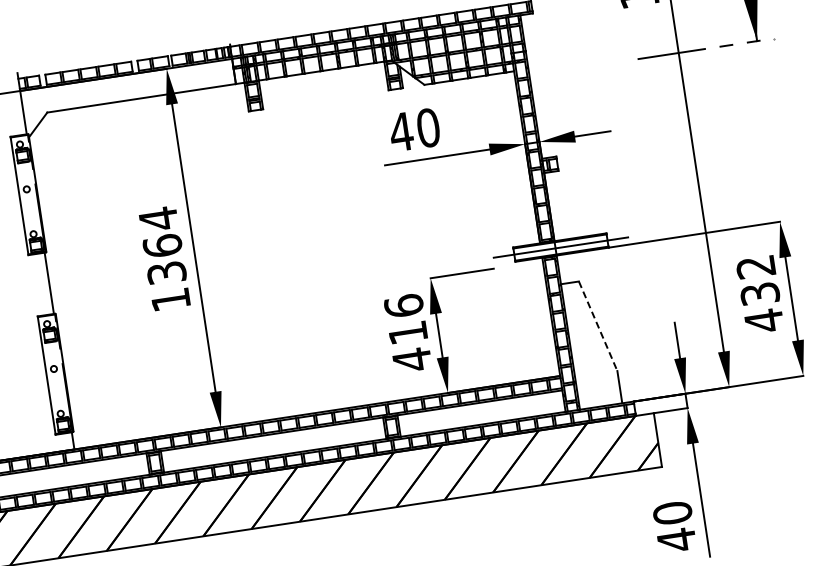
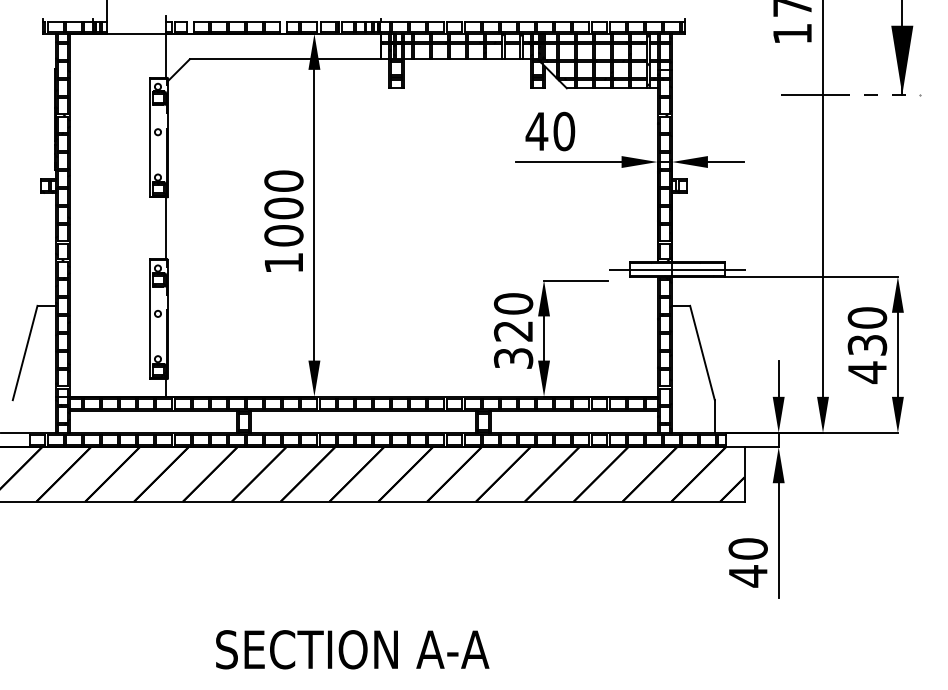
text: (162, 246) -> (283, 208), 1364 -> 1000
text: (756, 266) -> (867, 317), 432 -> 430
line: (598, 326) -> (702, 353), dashed -> solid
text: (408, 333) -> (513, 331), 416 -> 320

